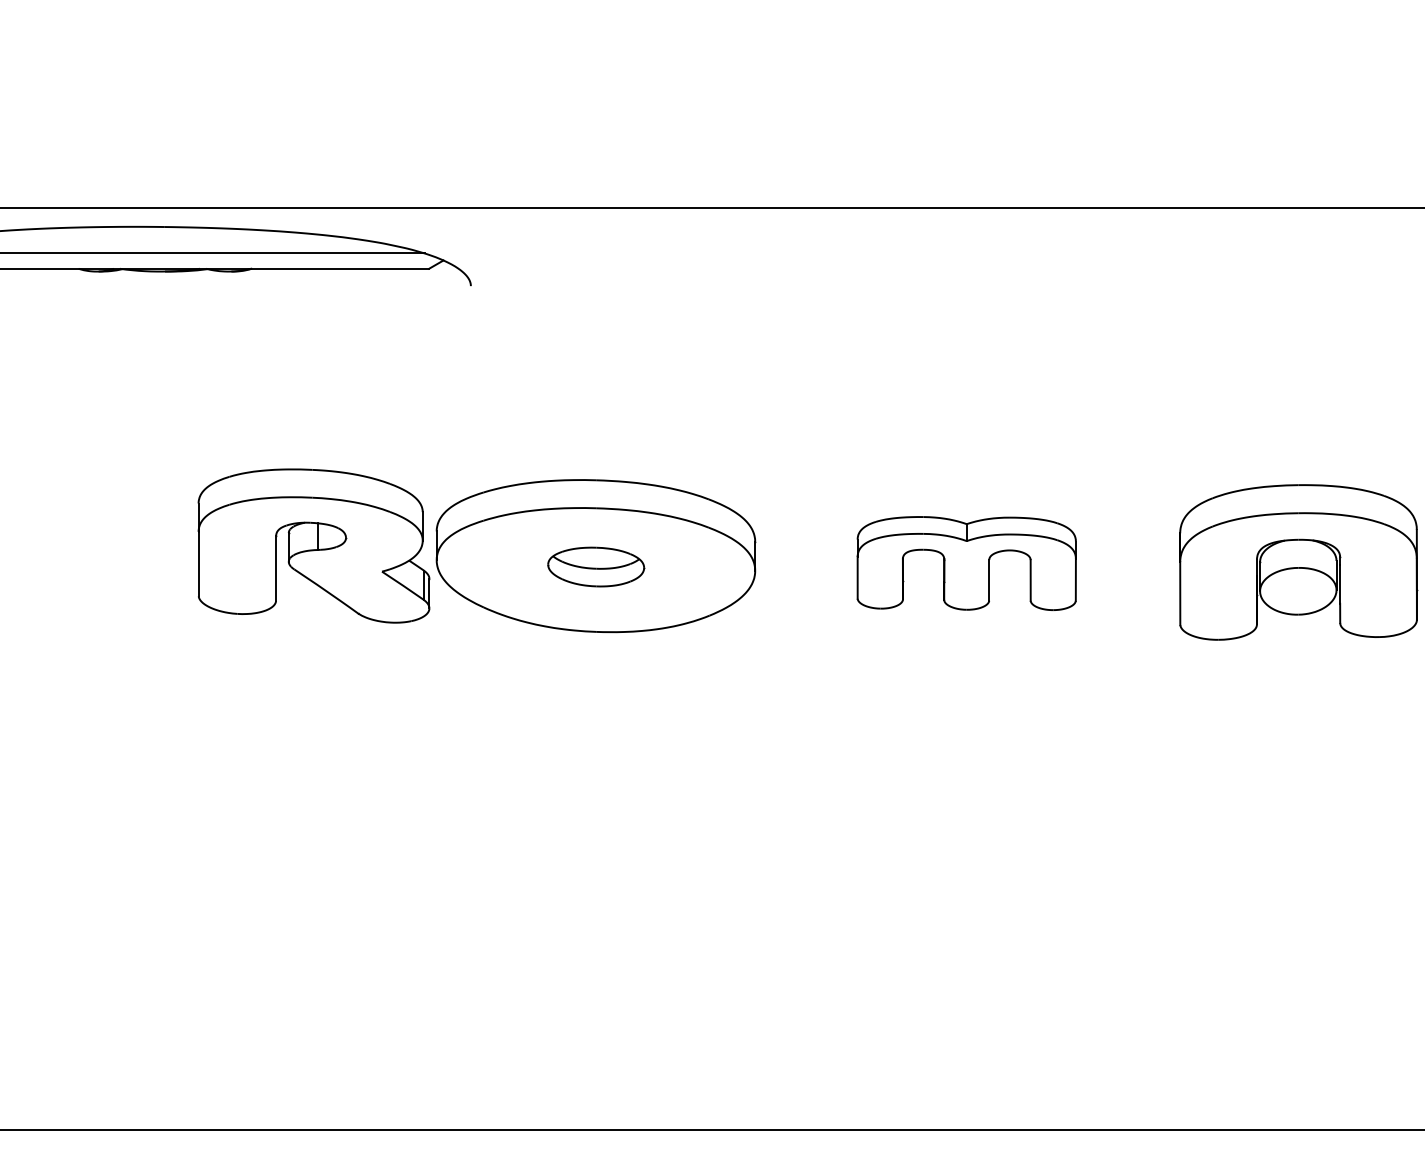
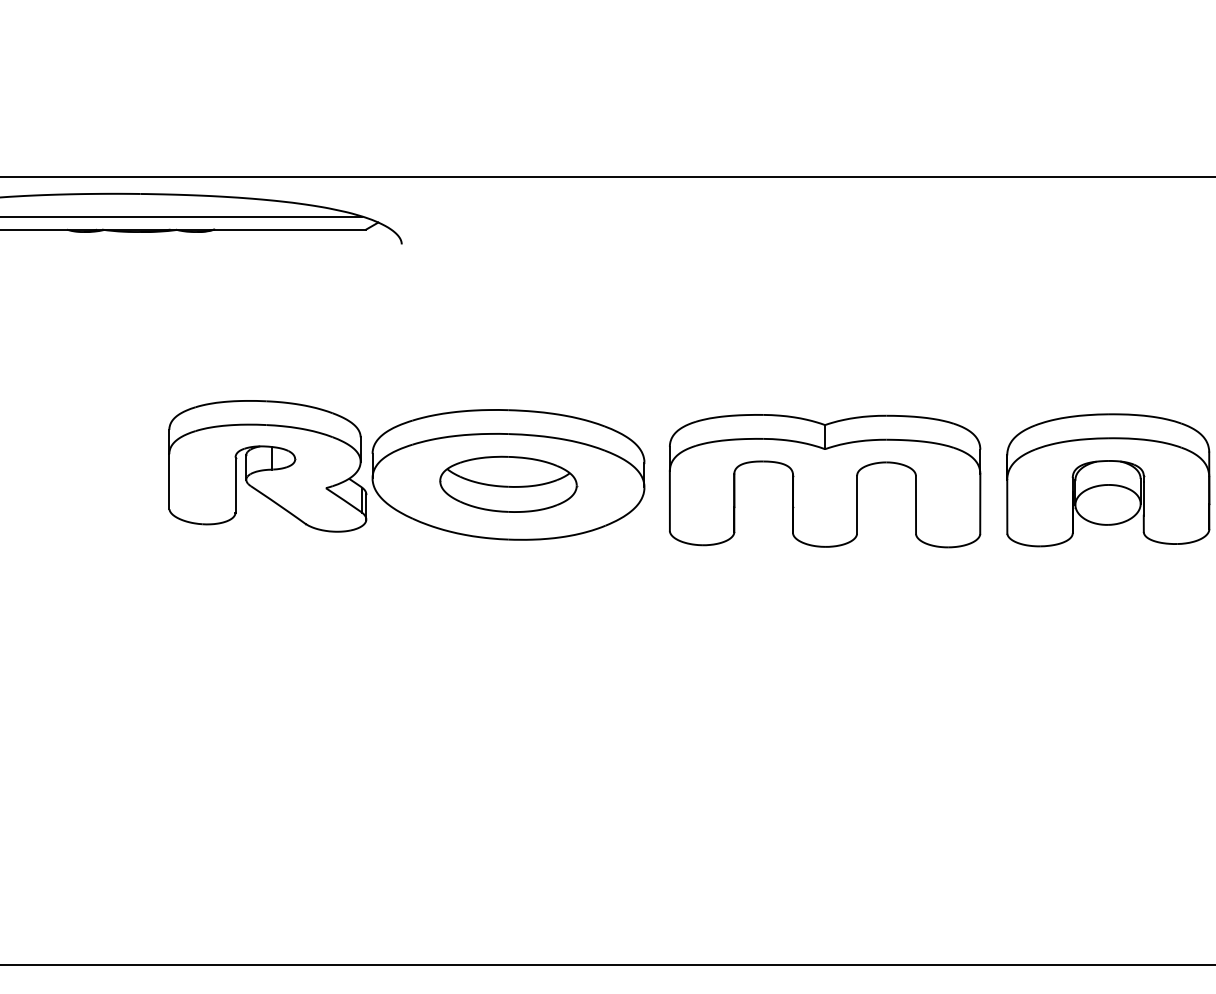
part: (966, 563) -> (824, 481), size x1.67
part: (595, 566) -> (508, 483), size x1.67

